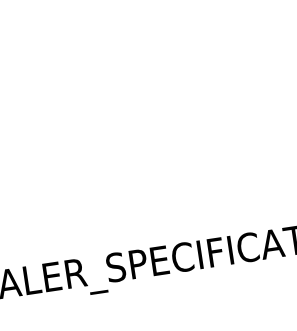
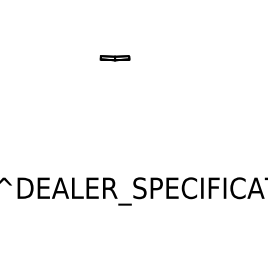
part: (55, 97) -> (114, 58), added

